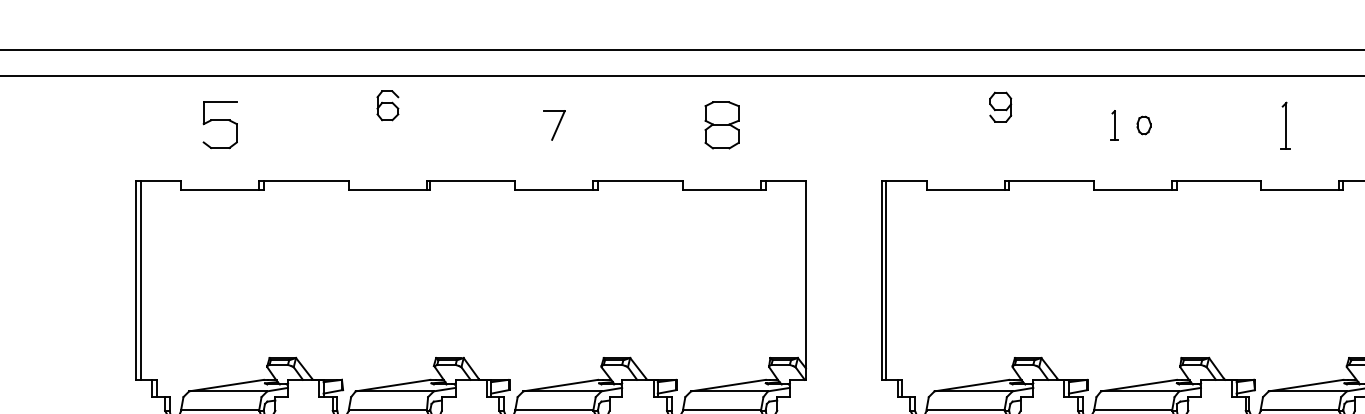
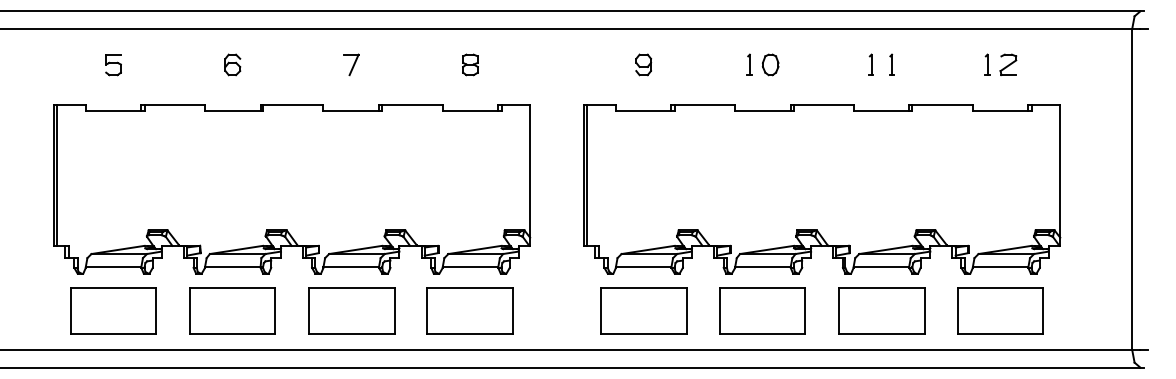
part: (387, 105) -> (232, 64), moved
part: (1000, 106) -> (643, 64), moved
part: (722, 124) -> (470, 64), size x0.62
part: (1143, 124) -> (770, 64), size x1.67
part: (1284, 124) -> (870, 64), size x0.62
part: (1314, 124) -> (891, 64), added
part: (220, 126) -> (113, 65), size x0.62

